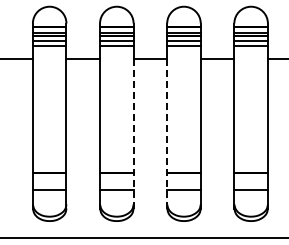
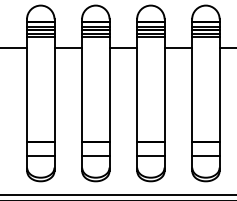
line: (133, 133) -> (109, 109), dashed -> solid
line: (167, 133) -> (137, 109), dashed -> solid

